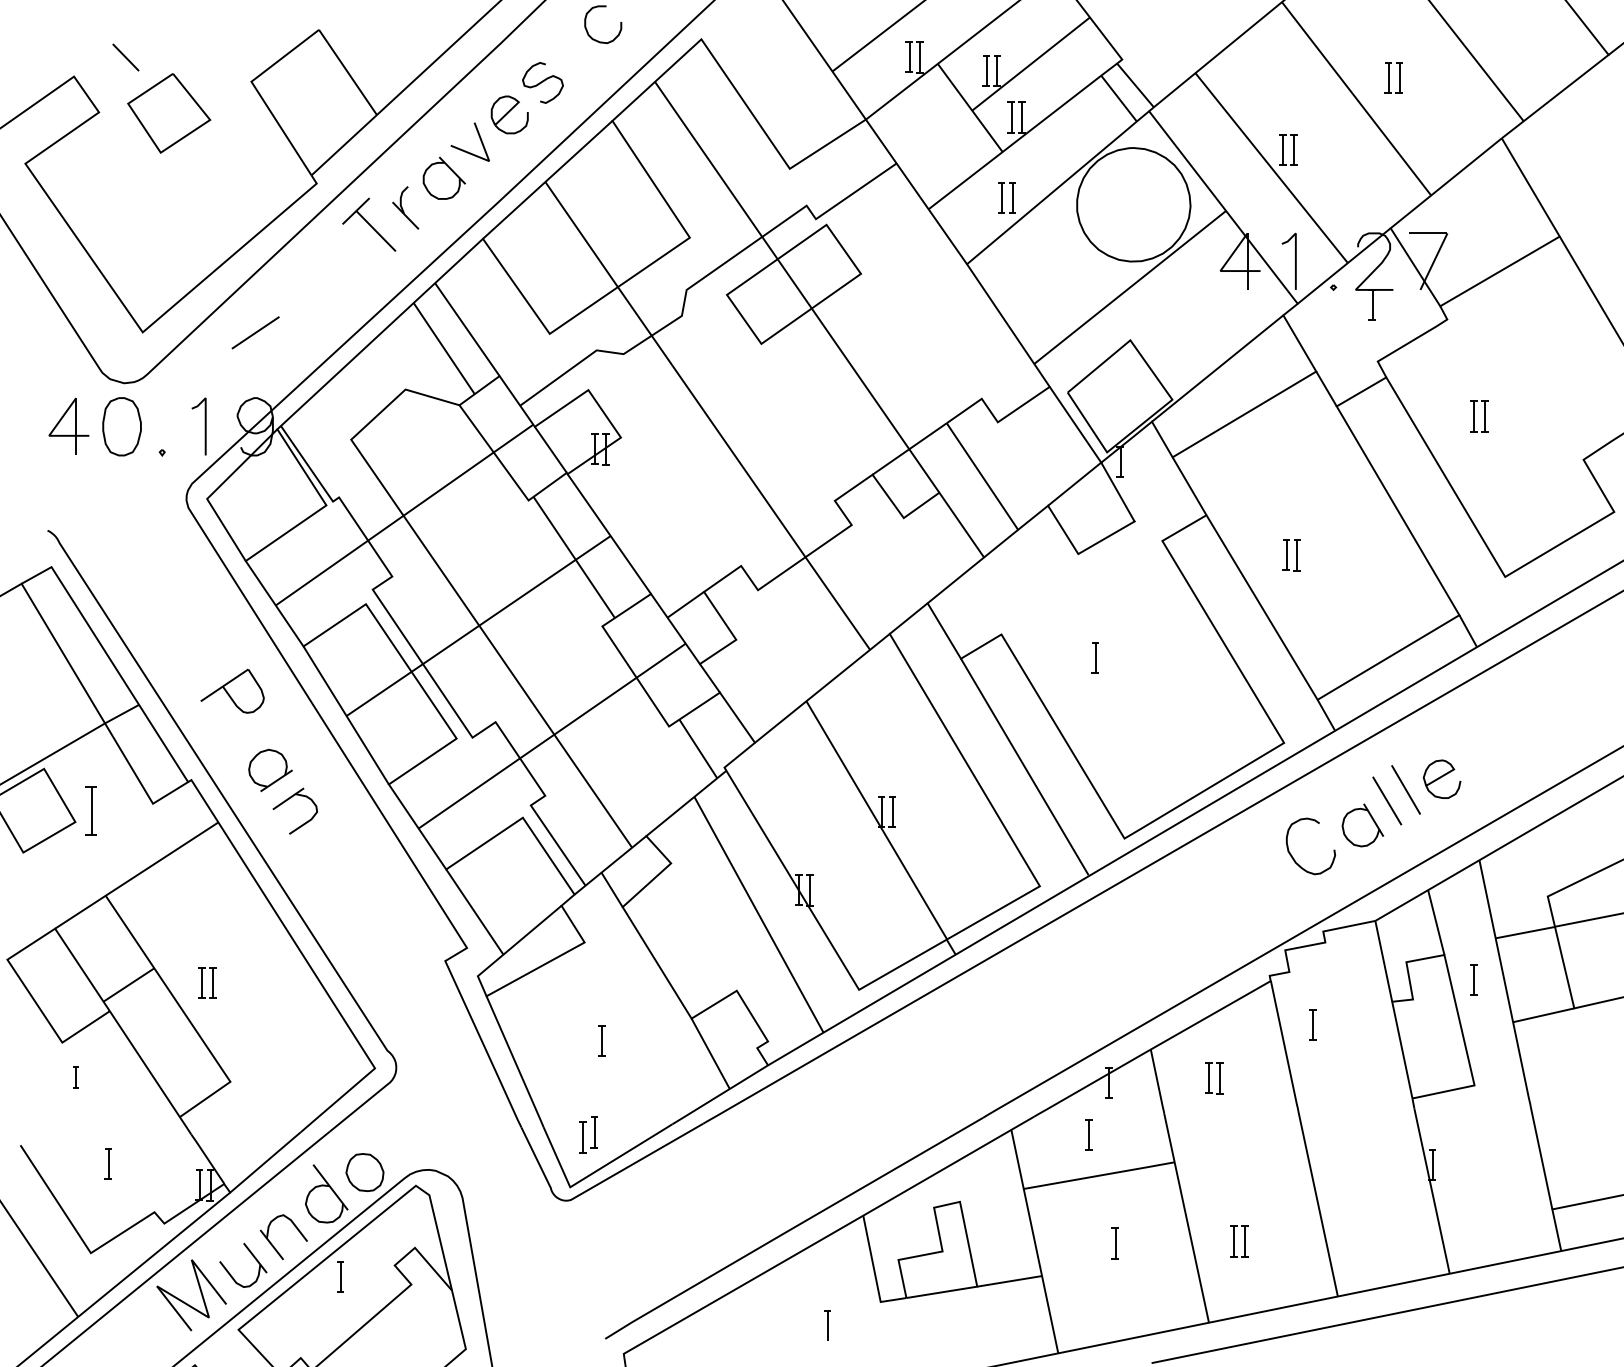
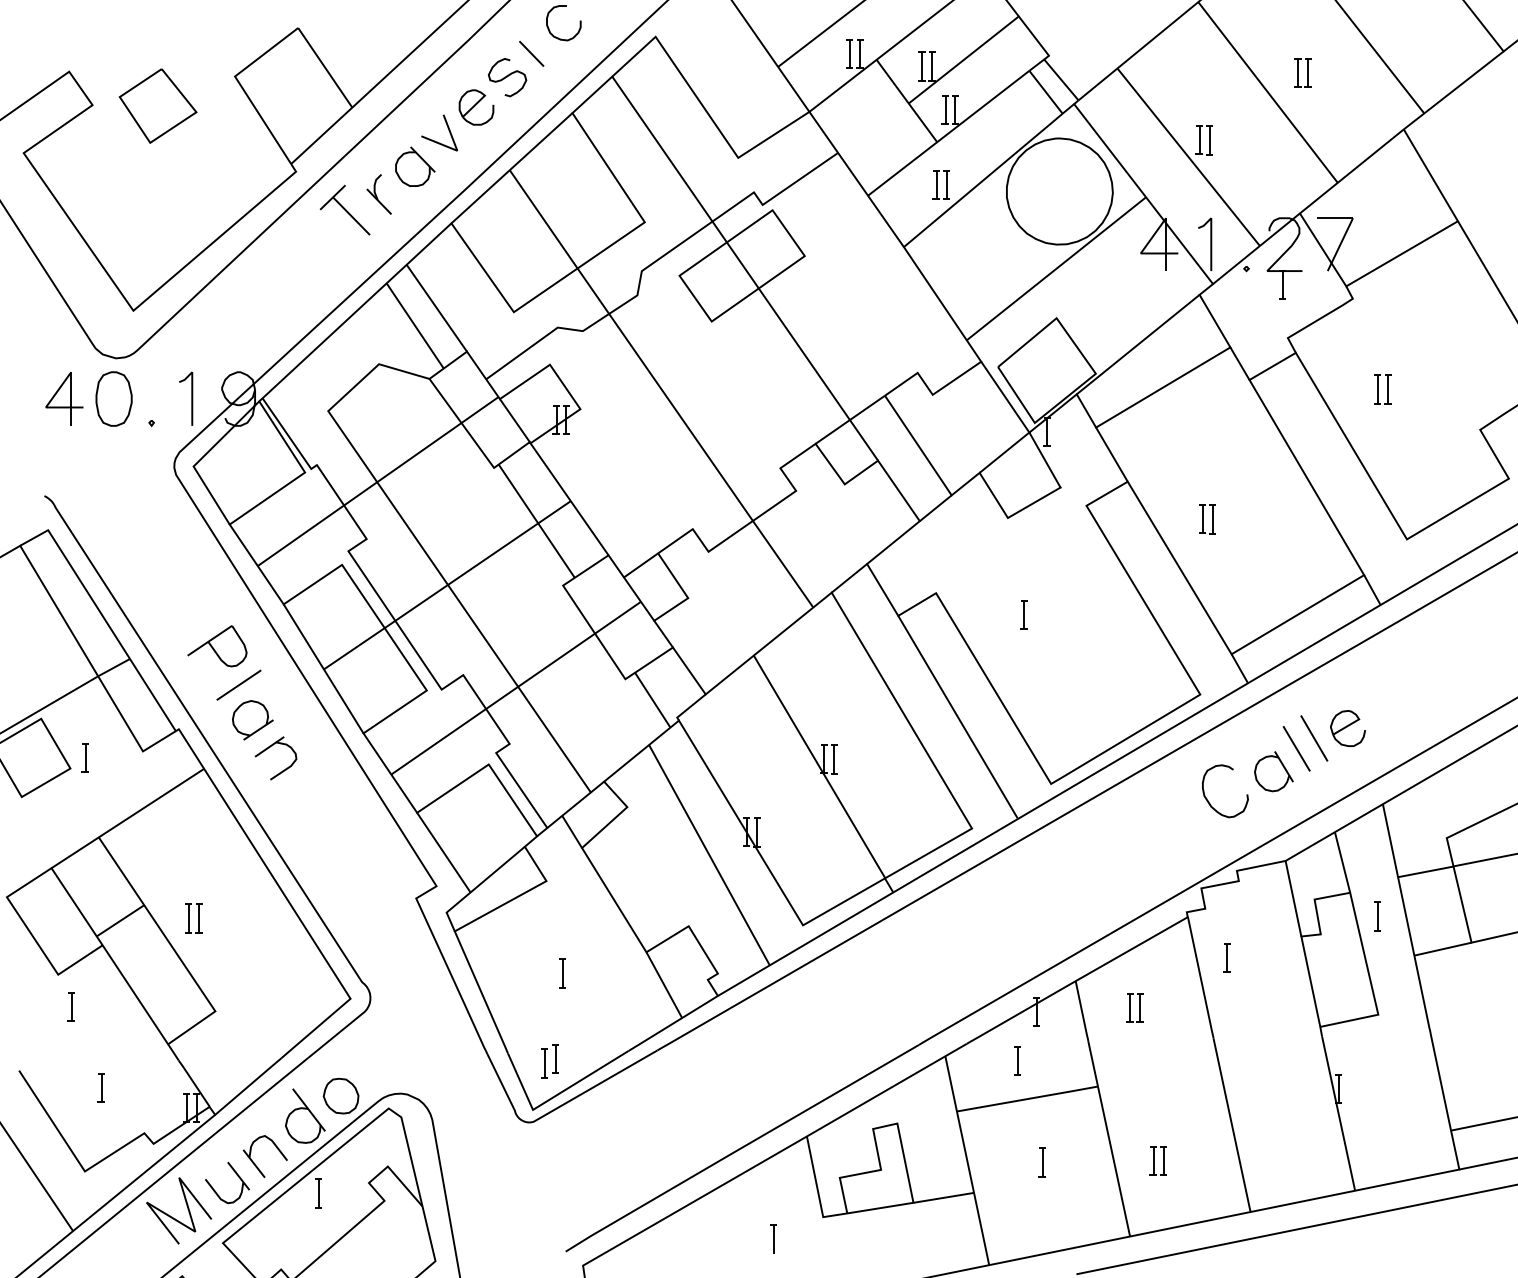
line: (125, 57) -> (531, 53), moved
line: (255, 332) -> (238, 684), moved
part: (90, 810) -> (84, 757), size x0.62
part: (75, 1076) -> (70, 1006), size x1.43

